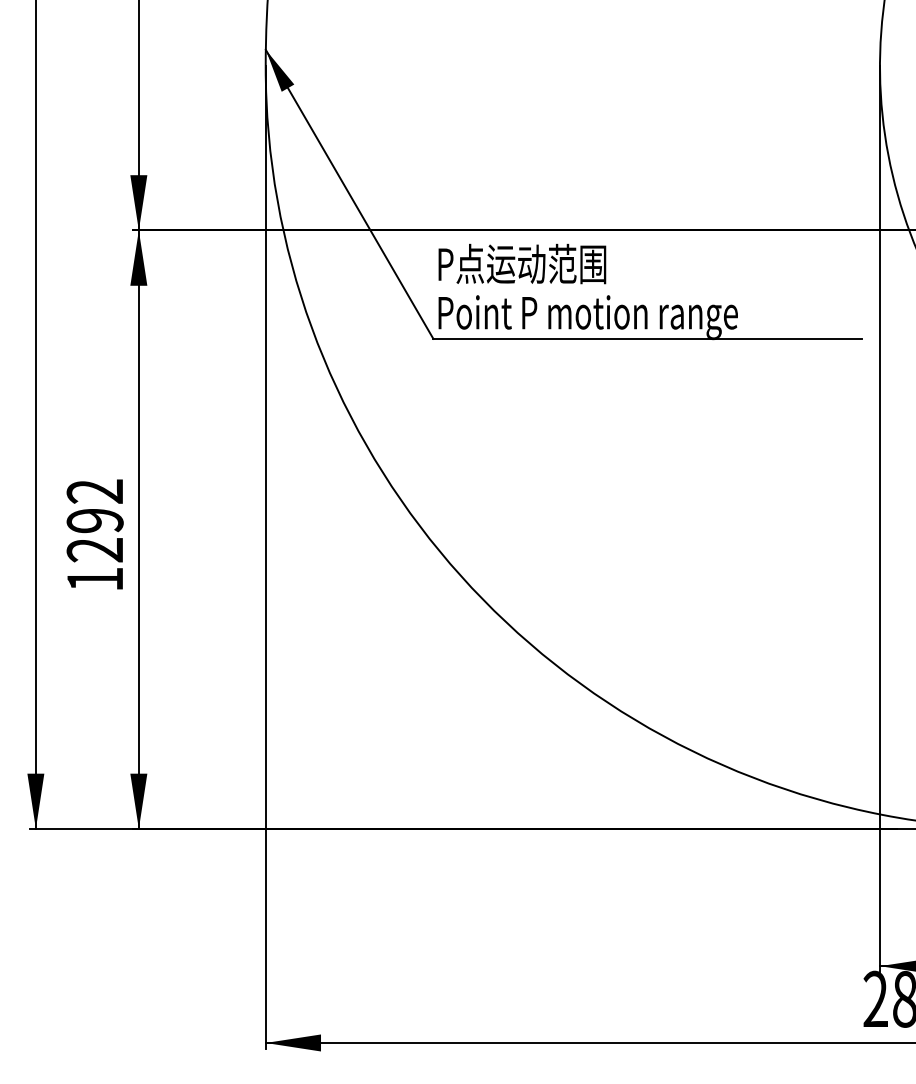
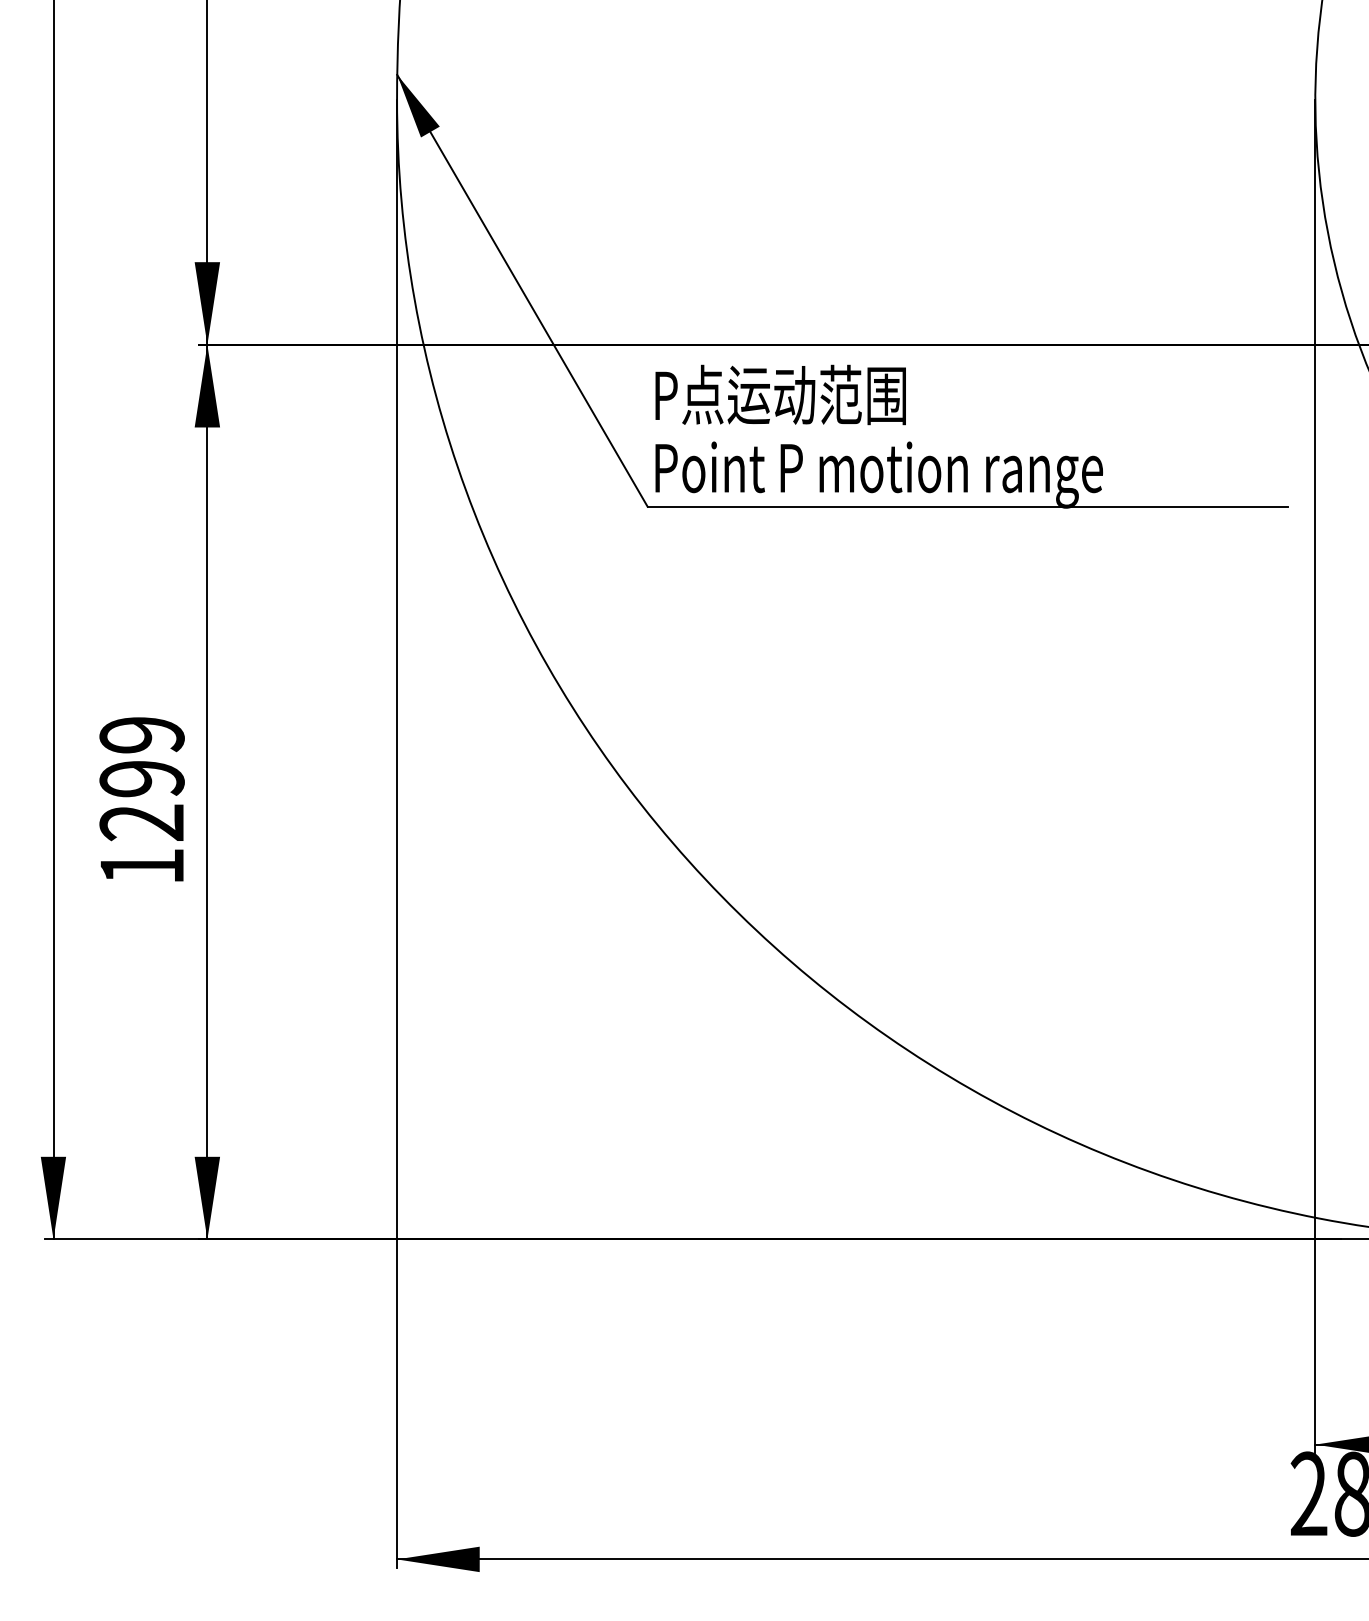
text: (94, 491) -> (141, 735), 1292 -> 1299

